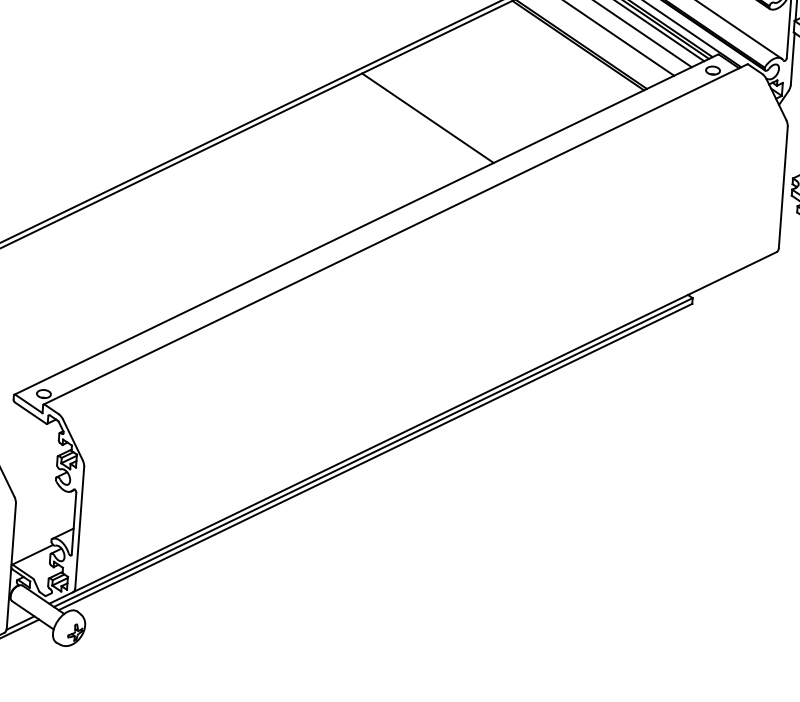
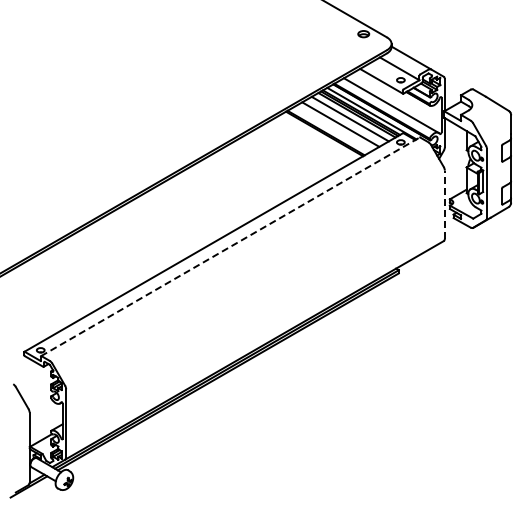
line: (427, 117) -> (243, 180), removed
line: (782, 186) -> (444, 204), solid -> dashed
line: (395, 233) -> (230, 246), solid -> dashed

